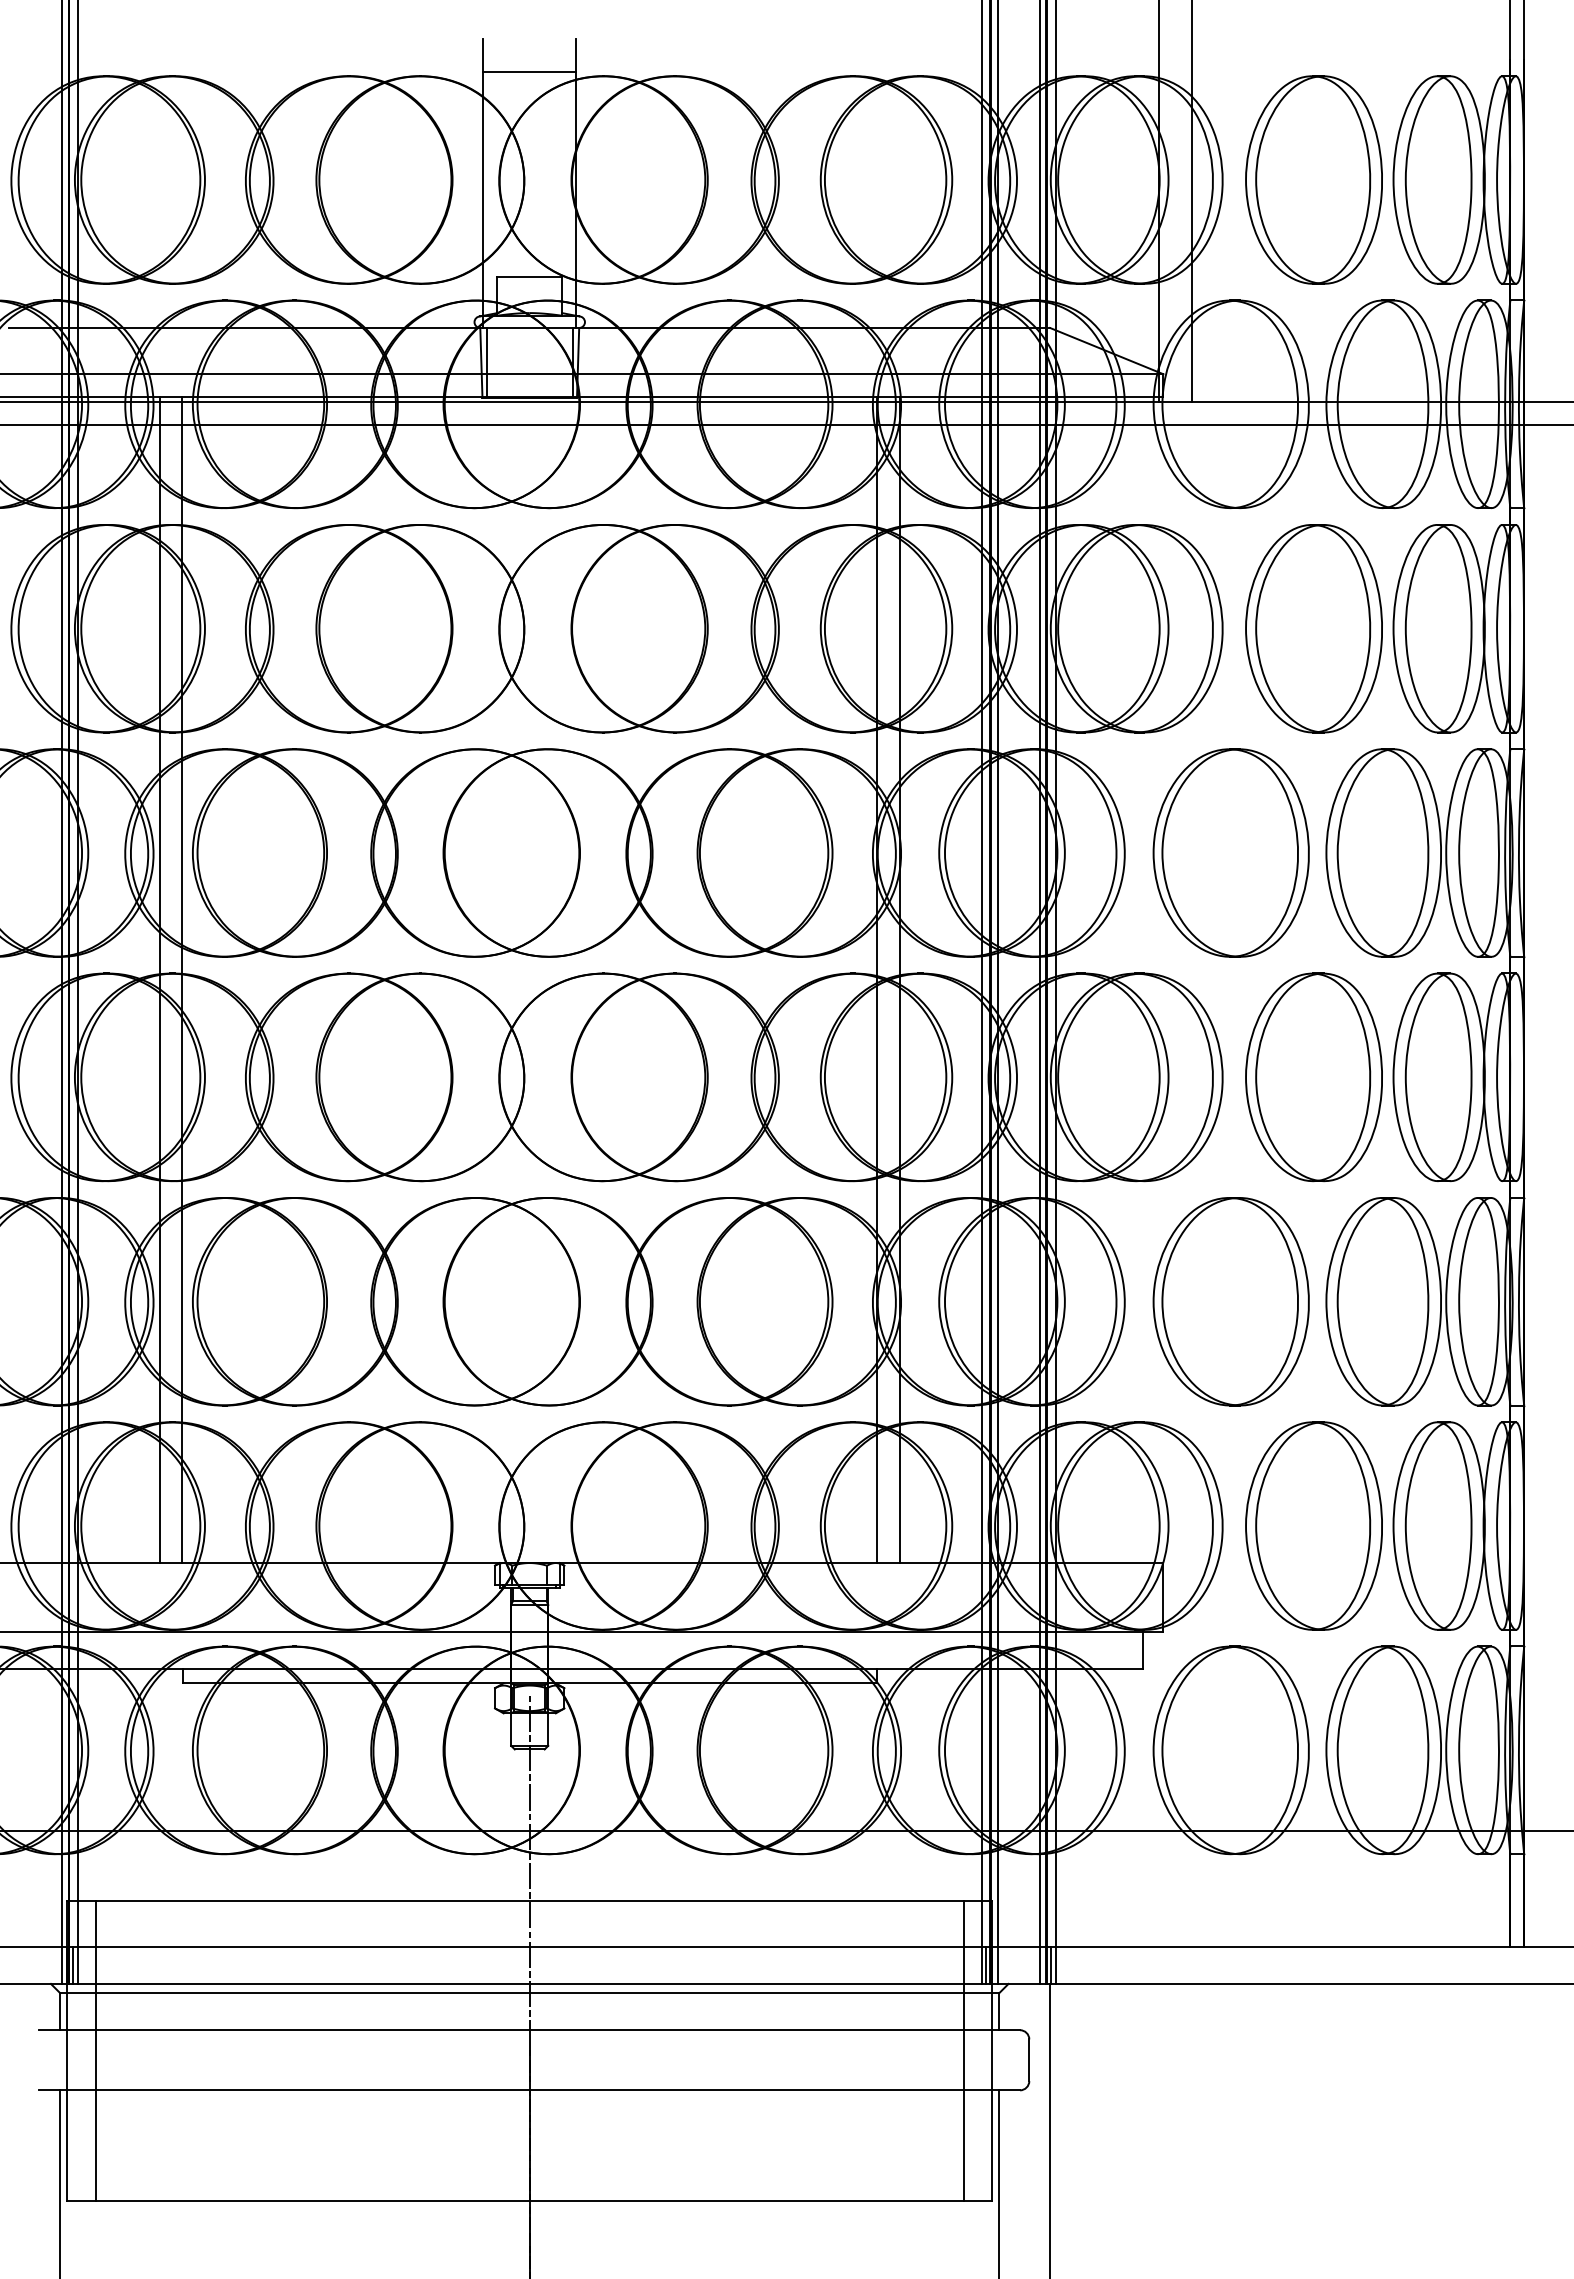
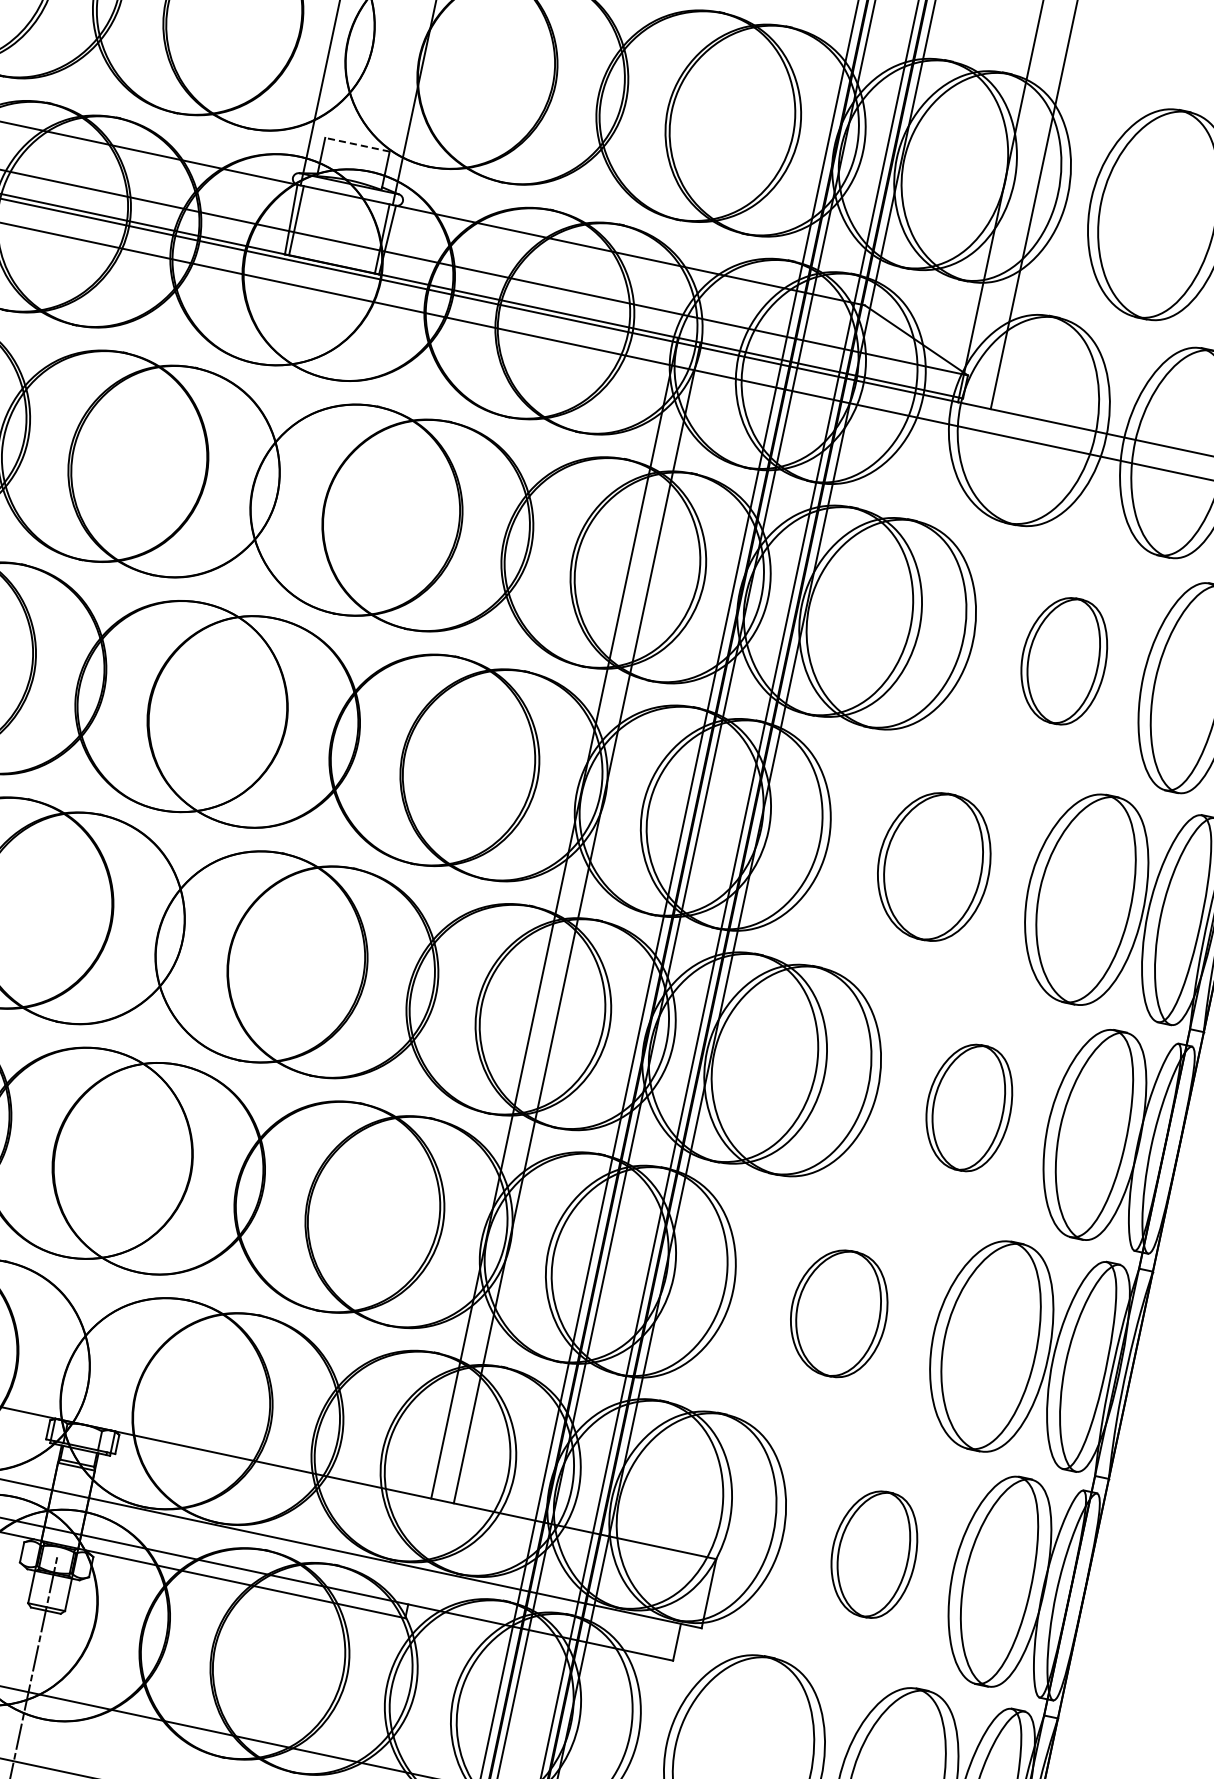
line: (529, 277) -> (357, 144), solid -> dashed
part: (1313, 628) -> (1063, 660), size x0.6
part: (1230, 852) -> (933, 865), size x0.7
part: (1313, 1077) -> (968, 1107), size x0.6
part: (1230, 1301) -> (838, 1312), size x0.6
part: (1313, 1525) -> (873, 1553), size x0.6

